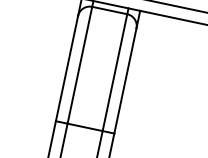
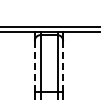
line: (66, 66) -> (34, 65), solid -> dashed
line: (126, 81) -> (63, 66), solid -> dashed

